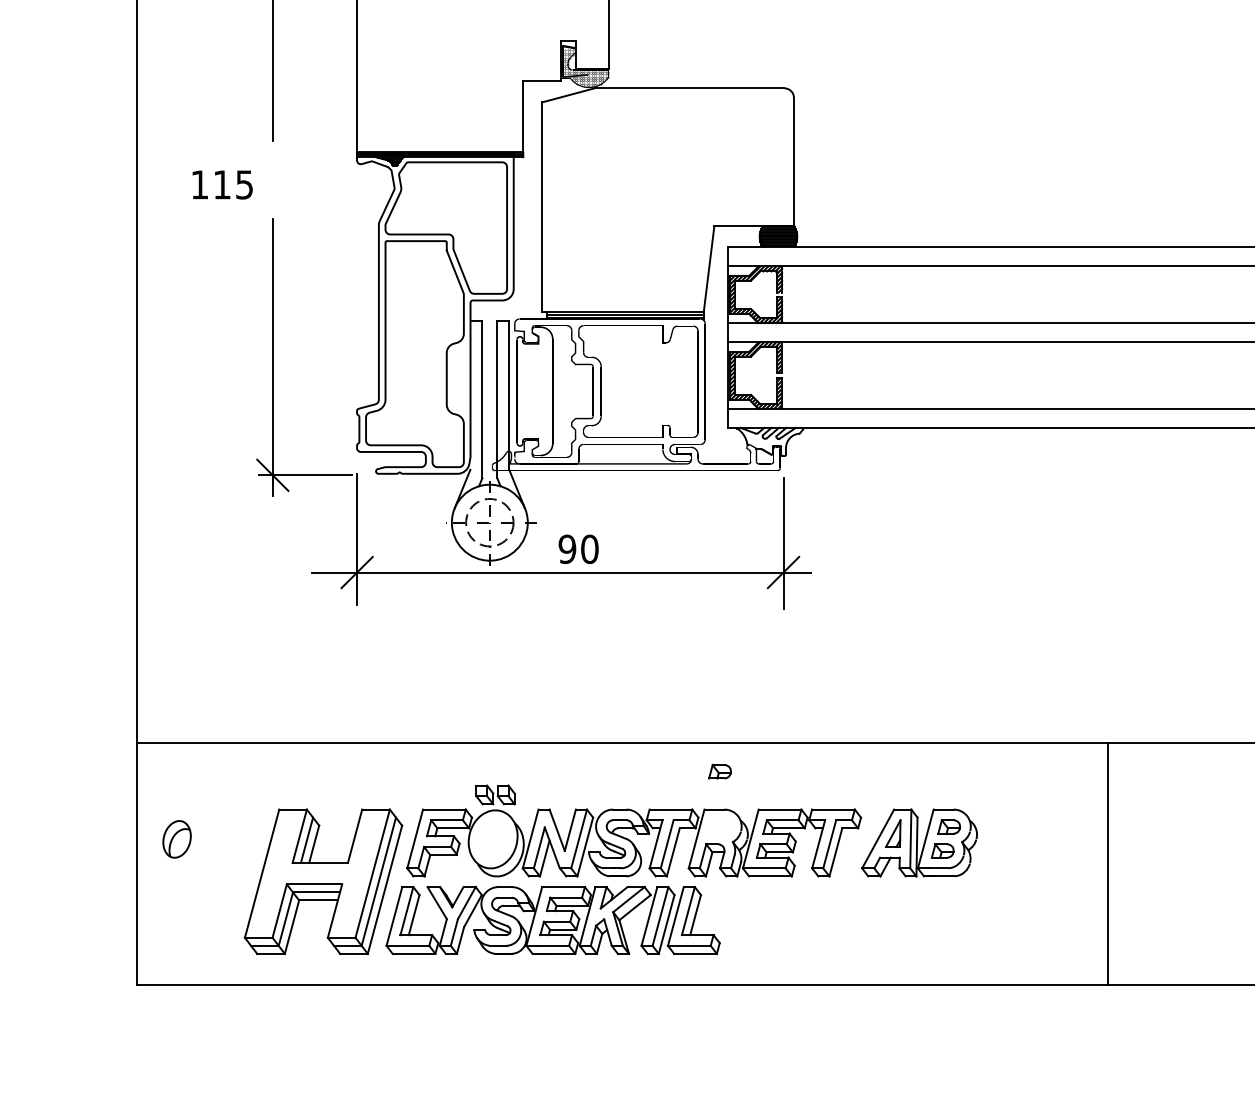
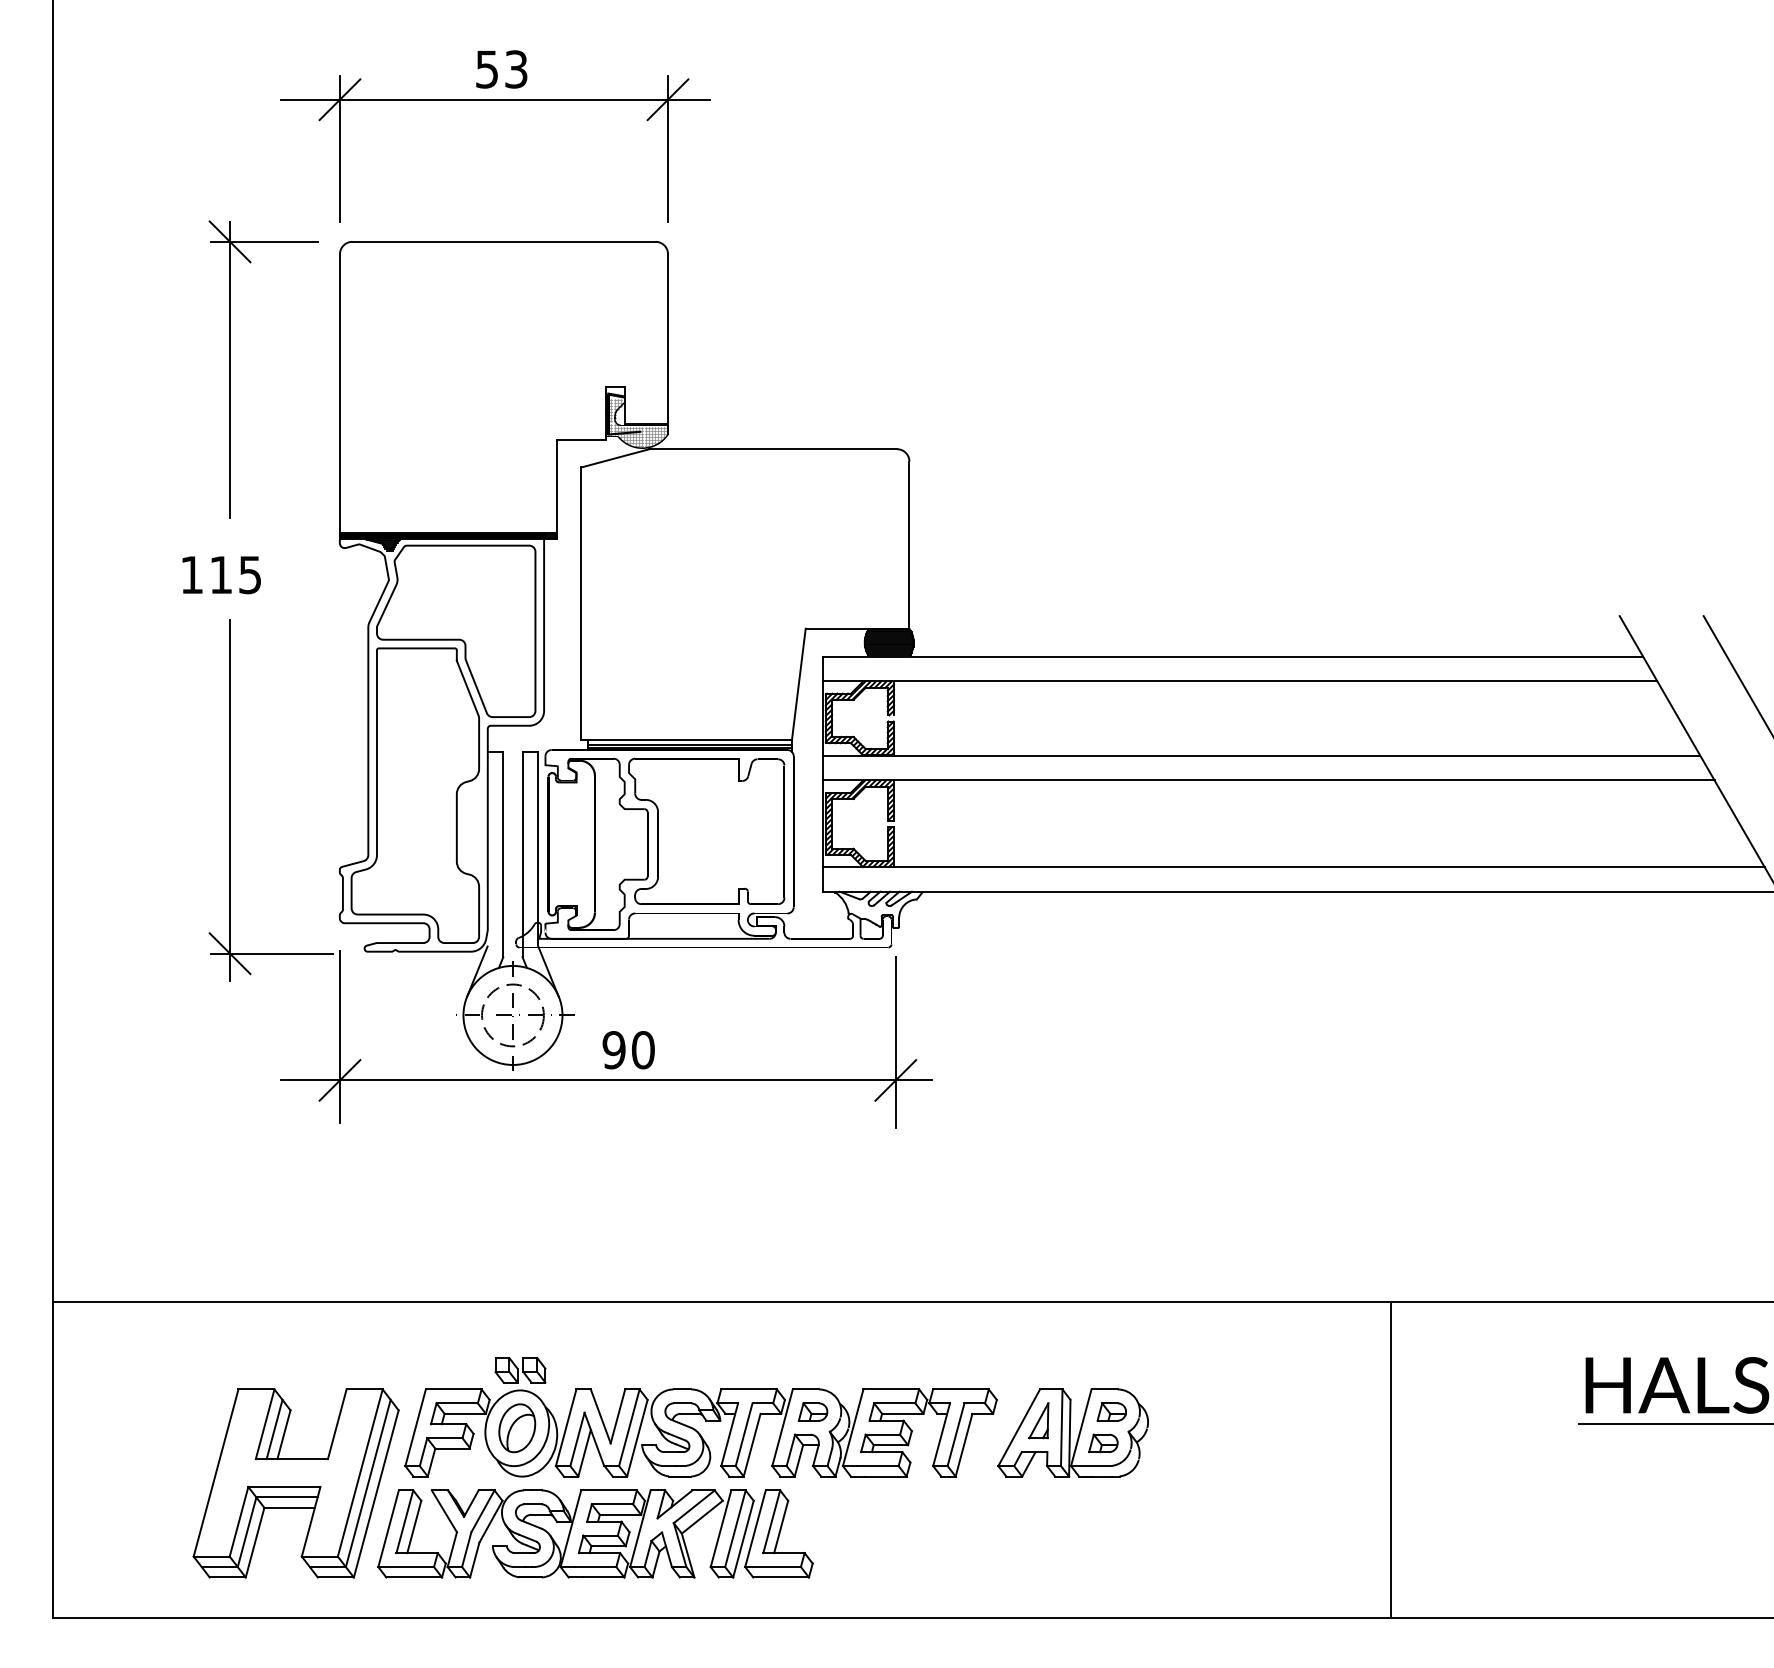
text: (222, 185) -> (221, 575), moved
part: (719, 771) -> (812, 1411), moved
part: (177, 839) -> (517, 1428), moved
line: (1108, 863) -> (1391, 1459), moved

